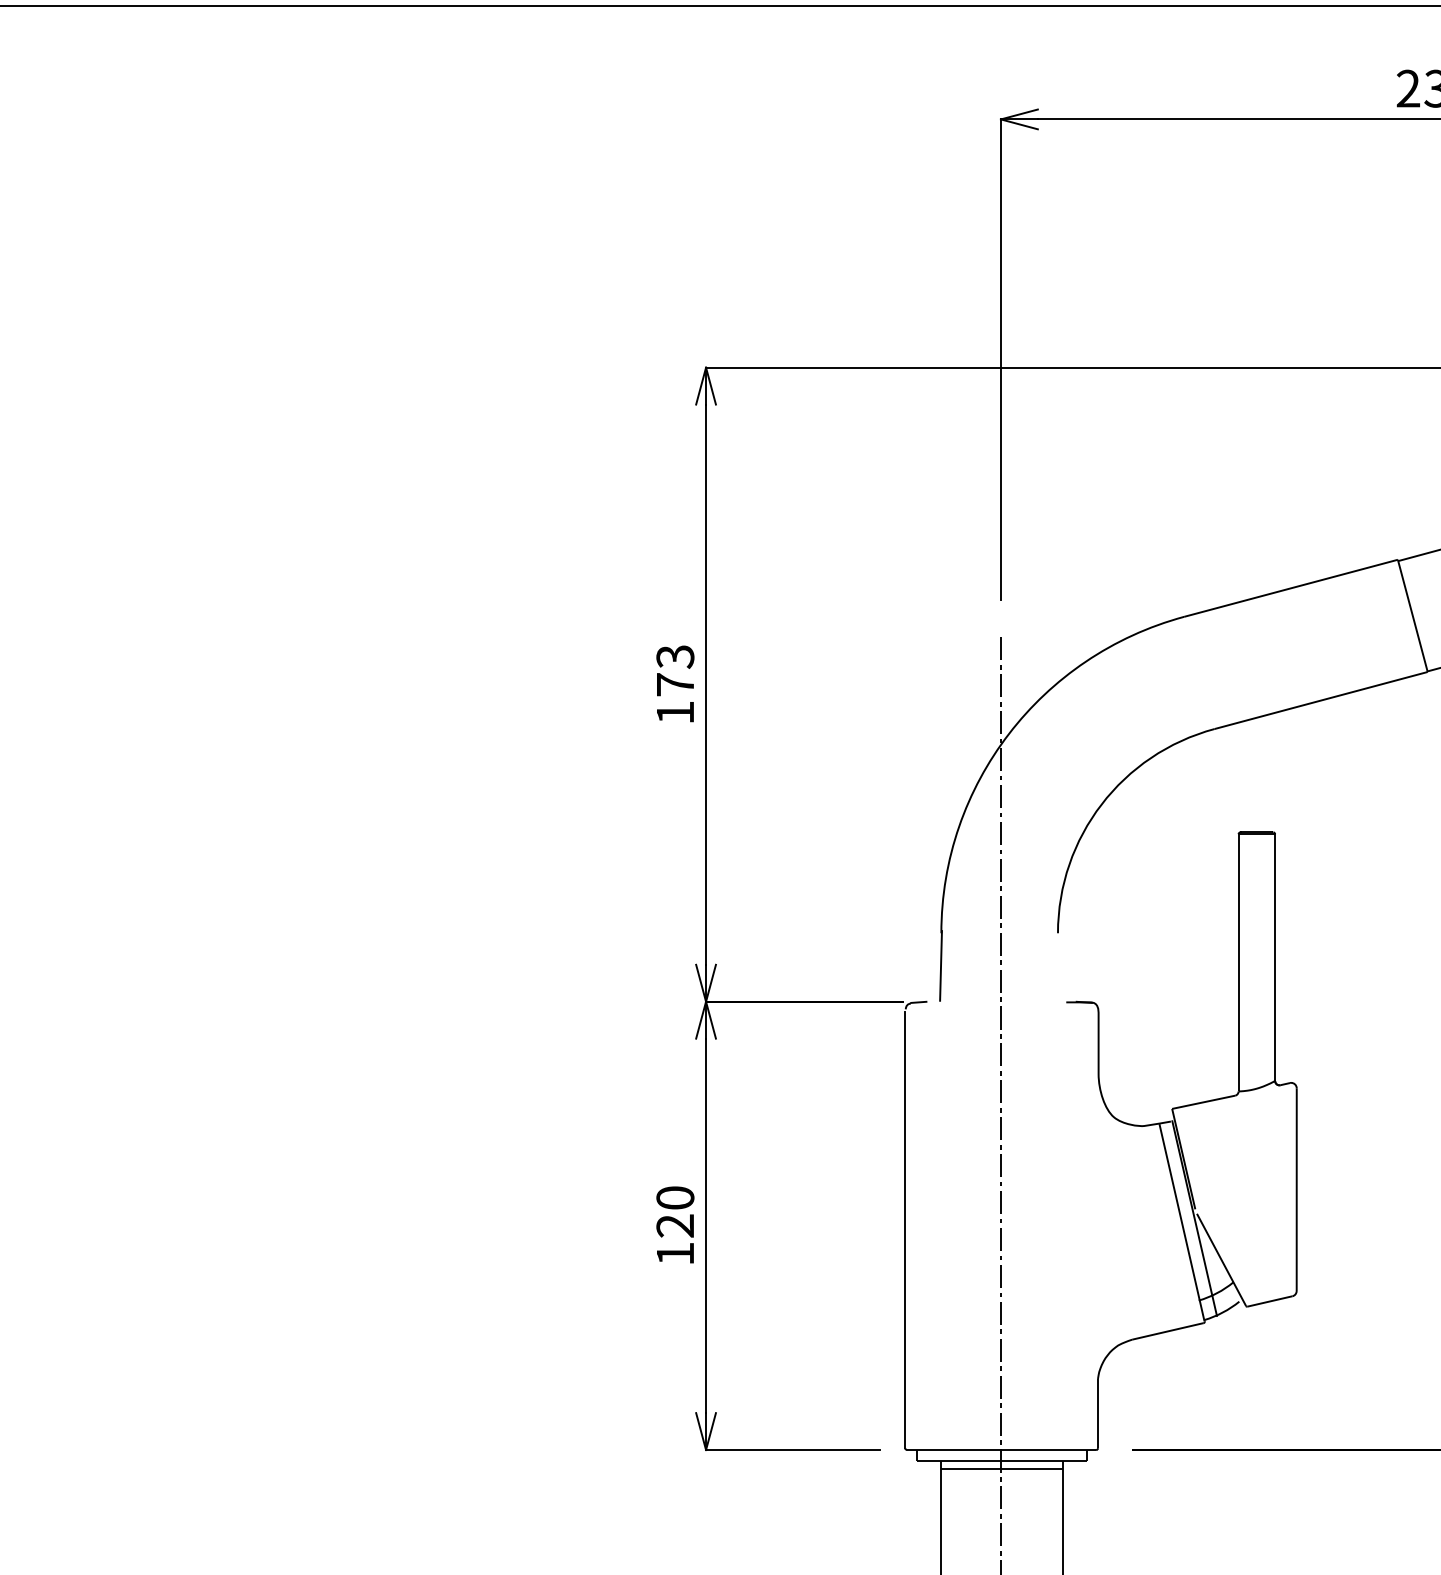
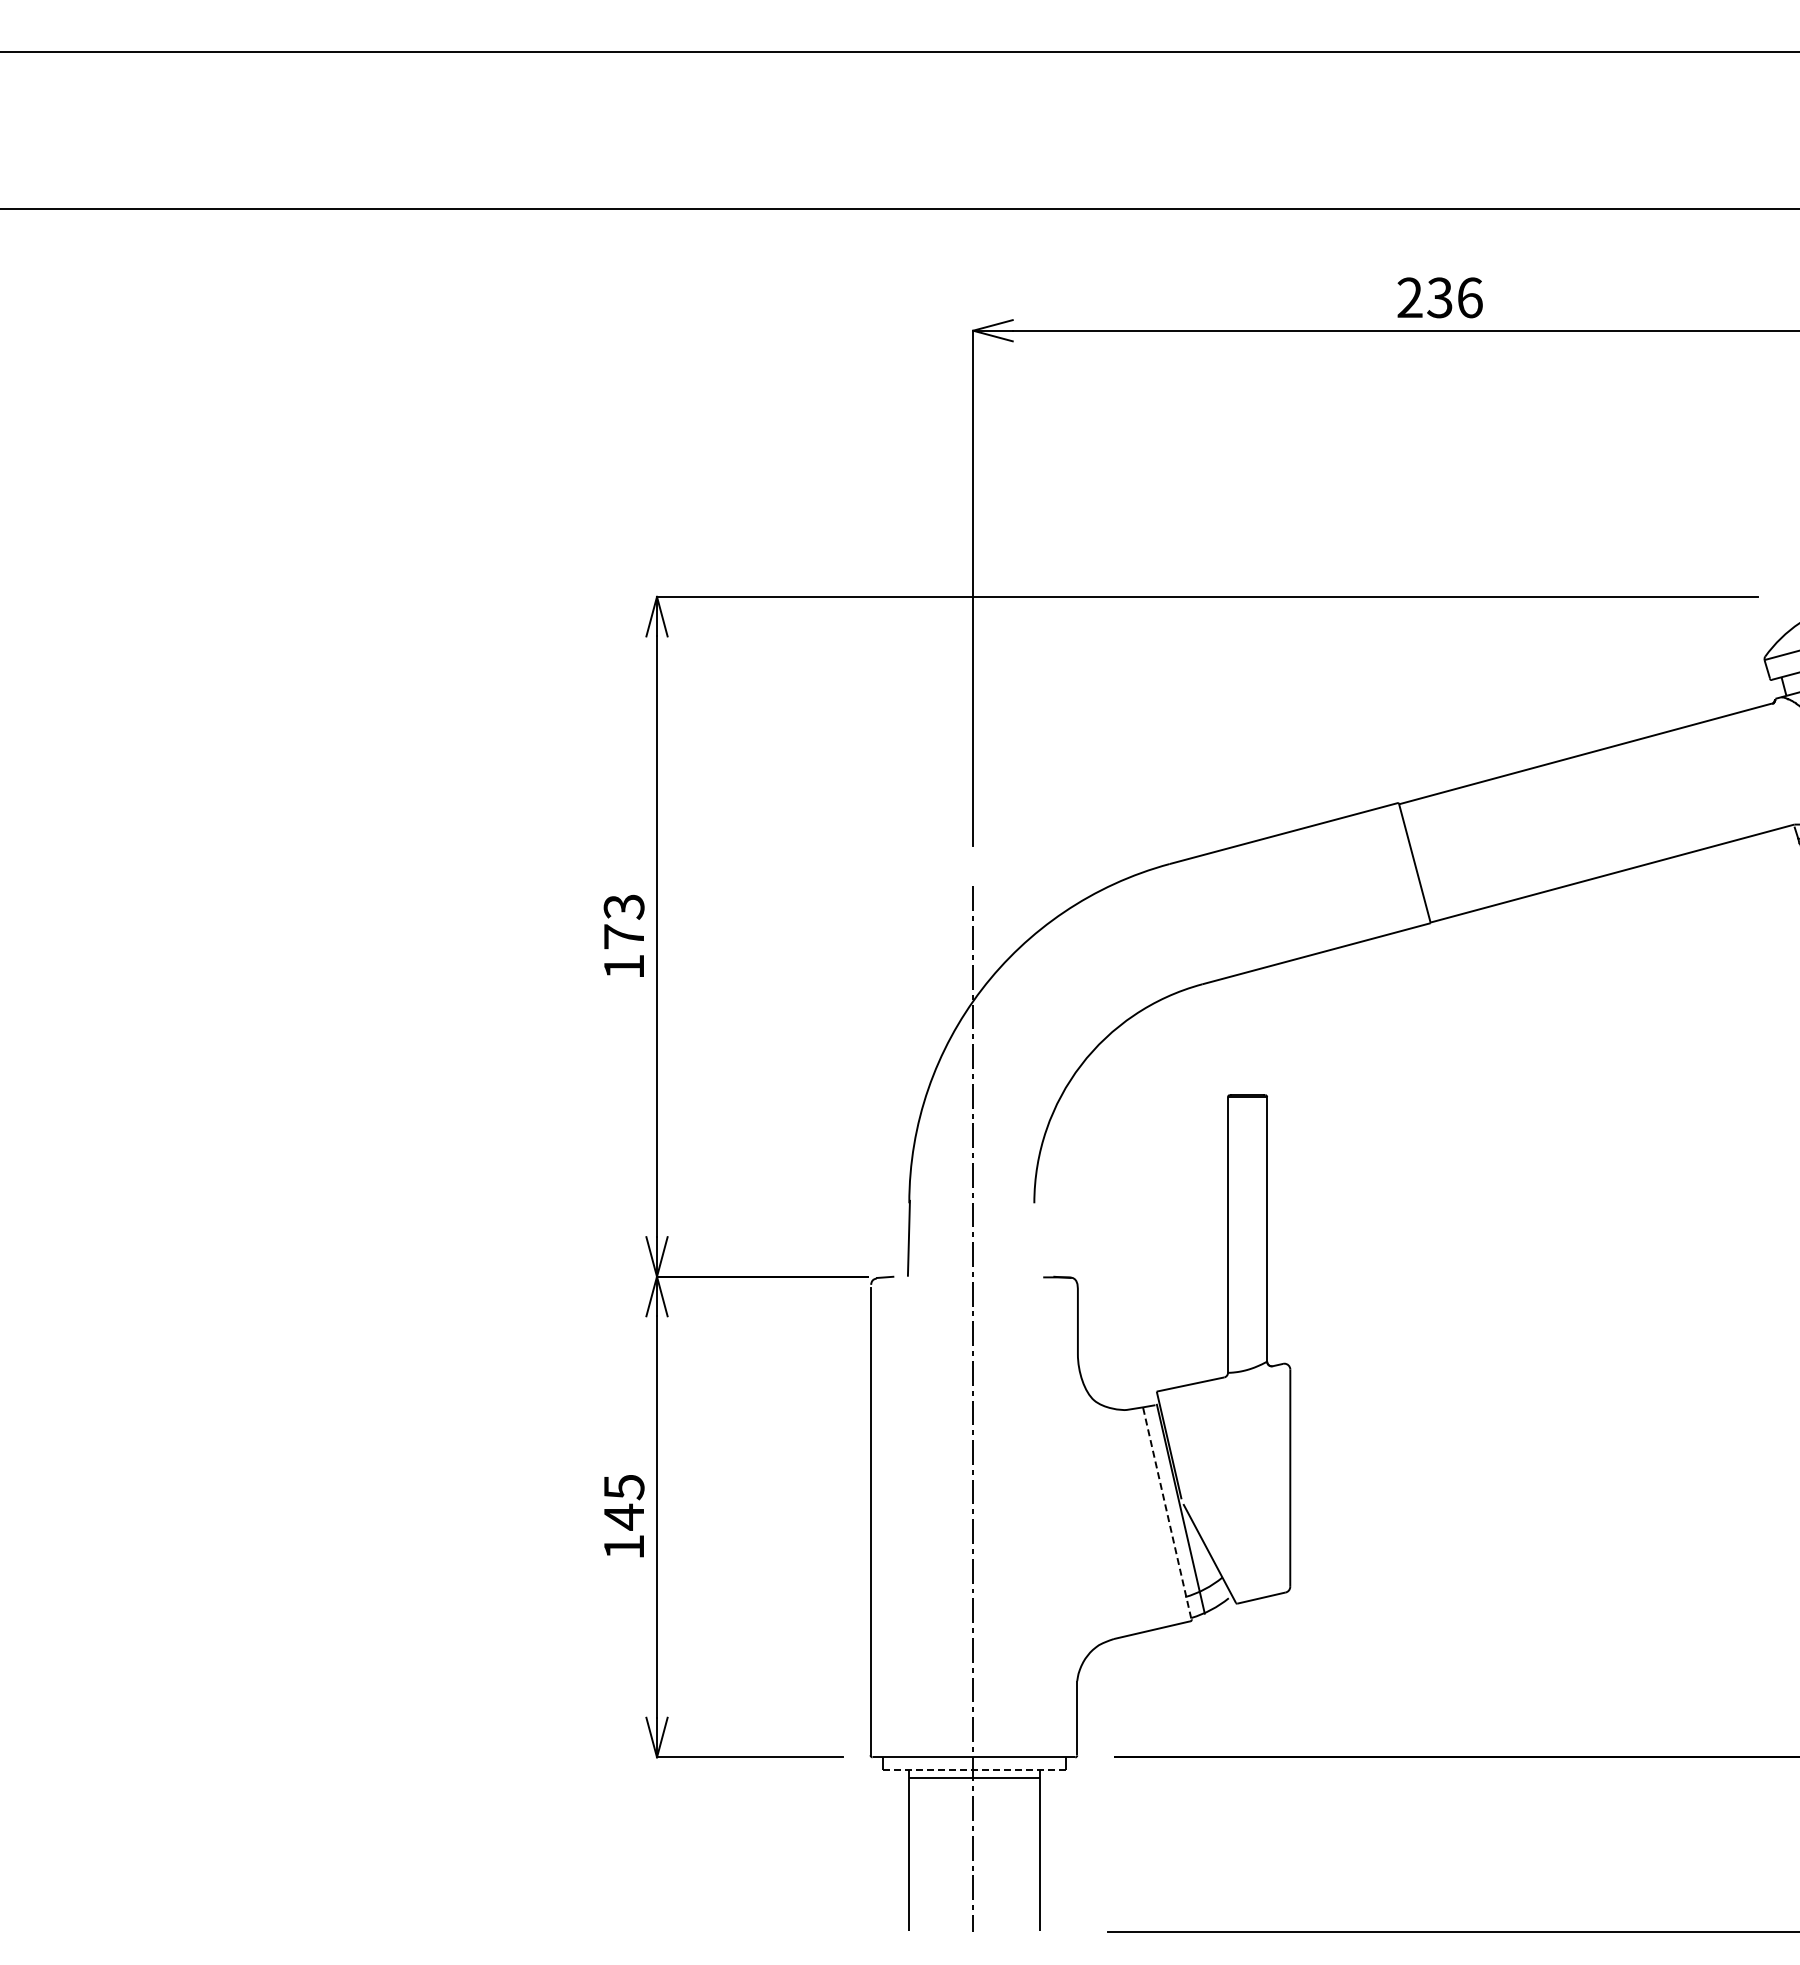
text: (674, 1212) -> (623, 1502), 120 -> 145
line: (1182, 1223) -> (1167, 1514), solid -> dashed
line: (1001, 1461) -> (973, 1769), solid -> dashed

